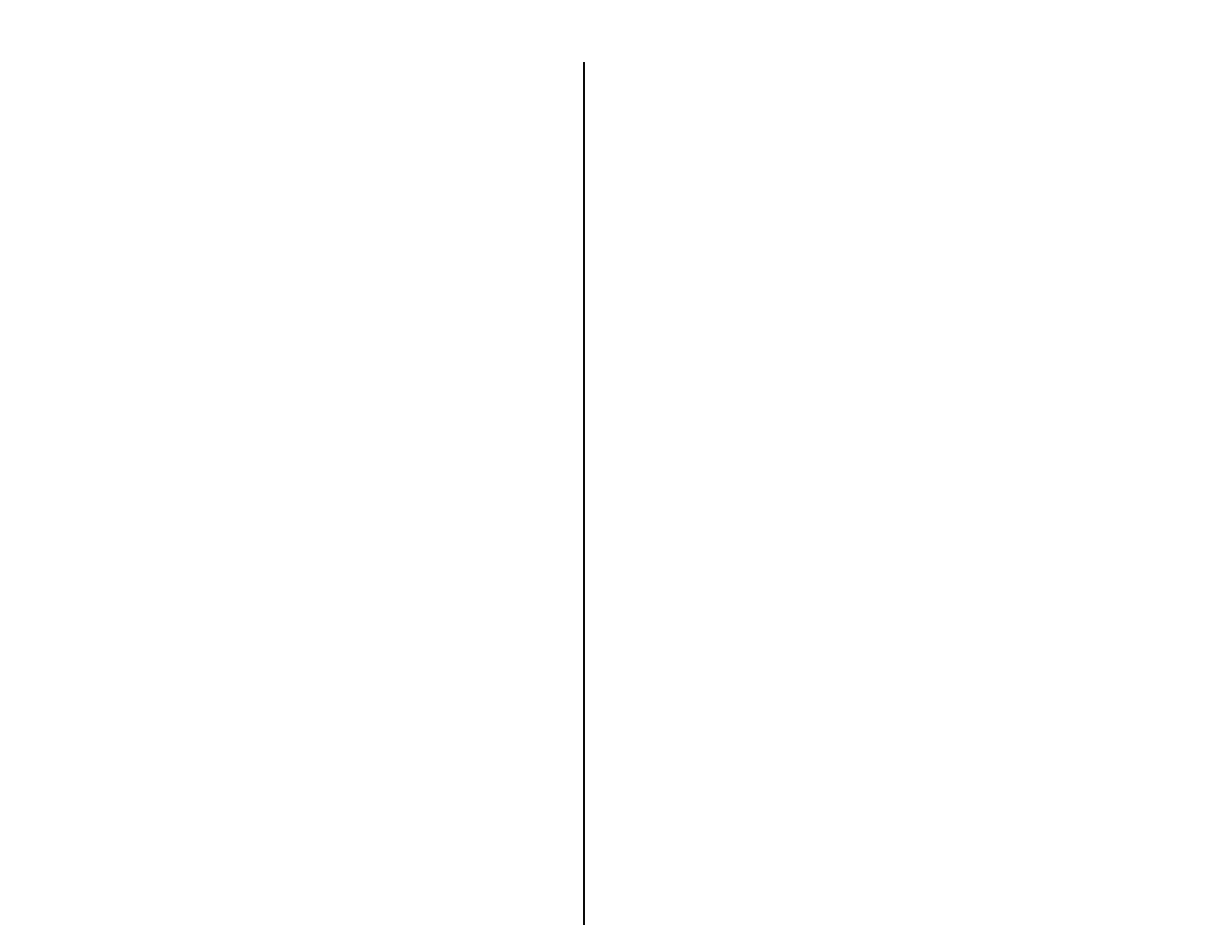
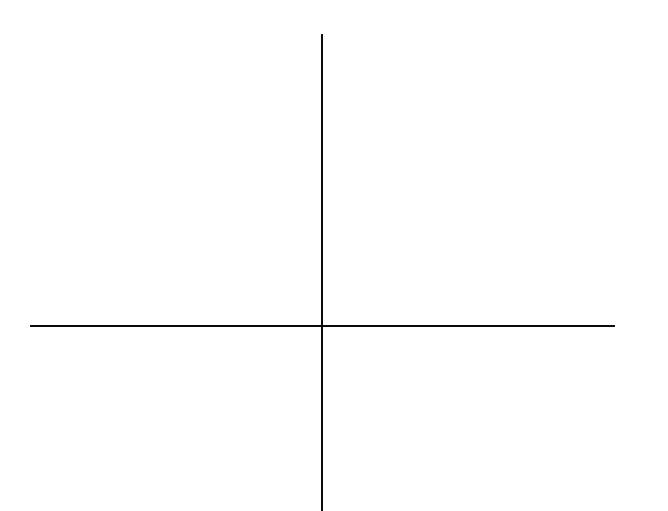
line: (582, 591) -> (321, 326), added

